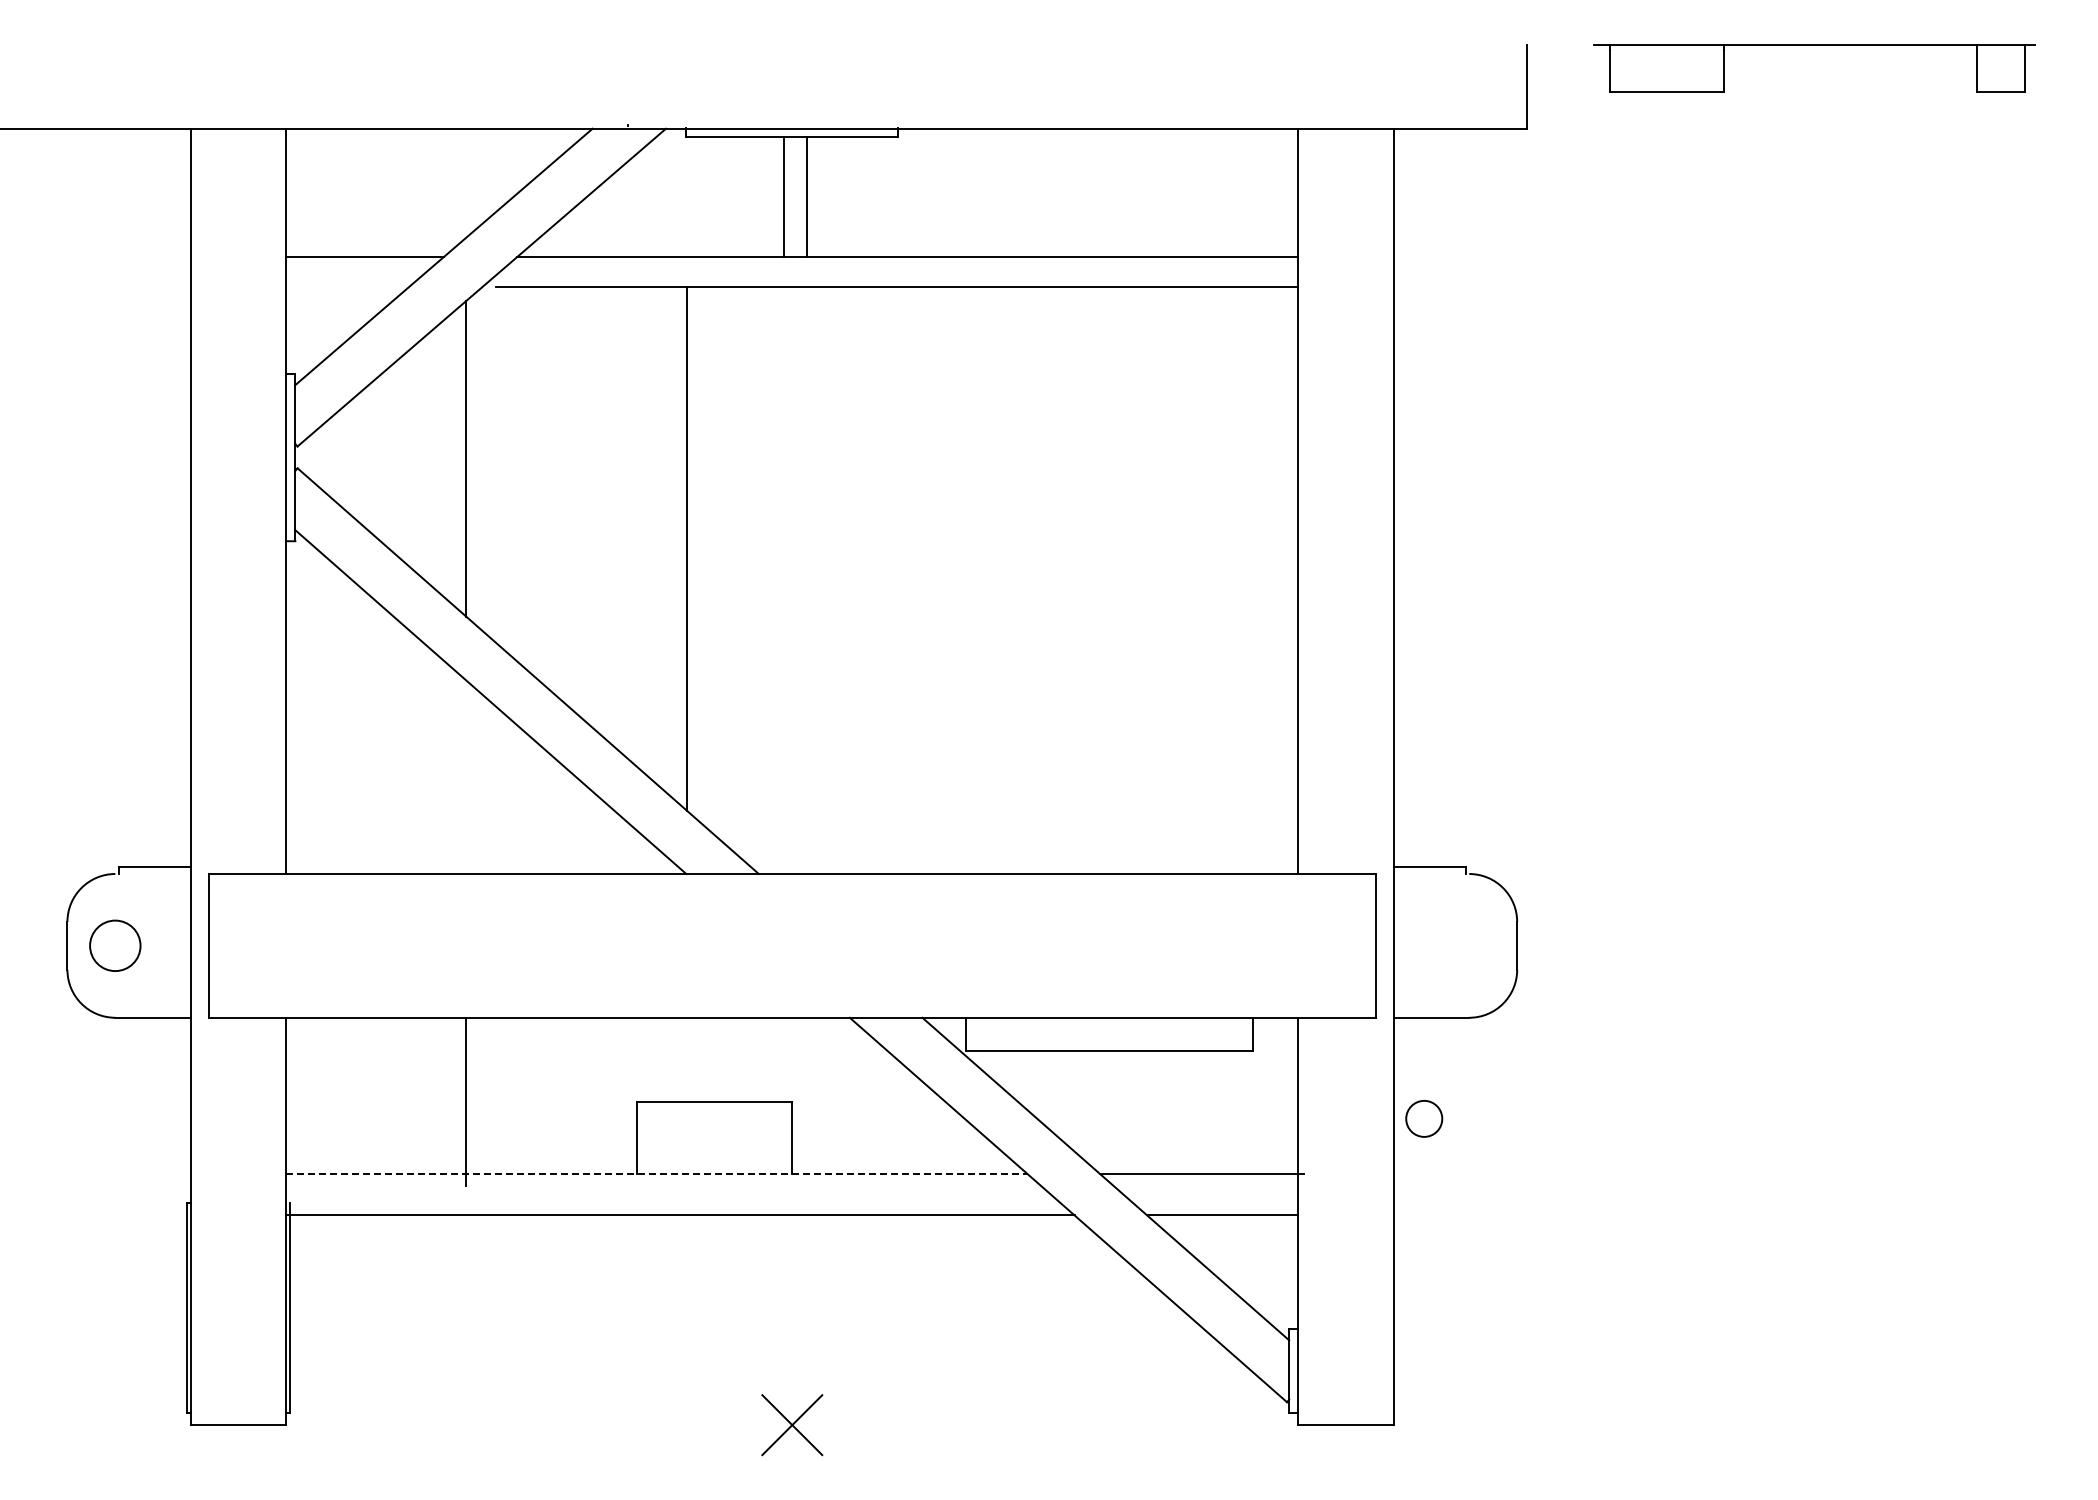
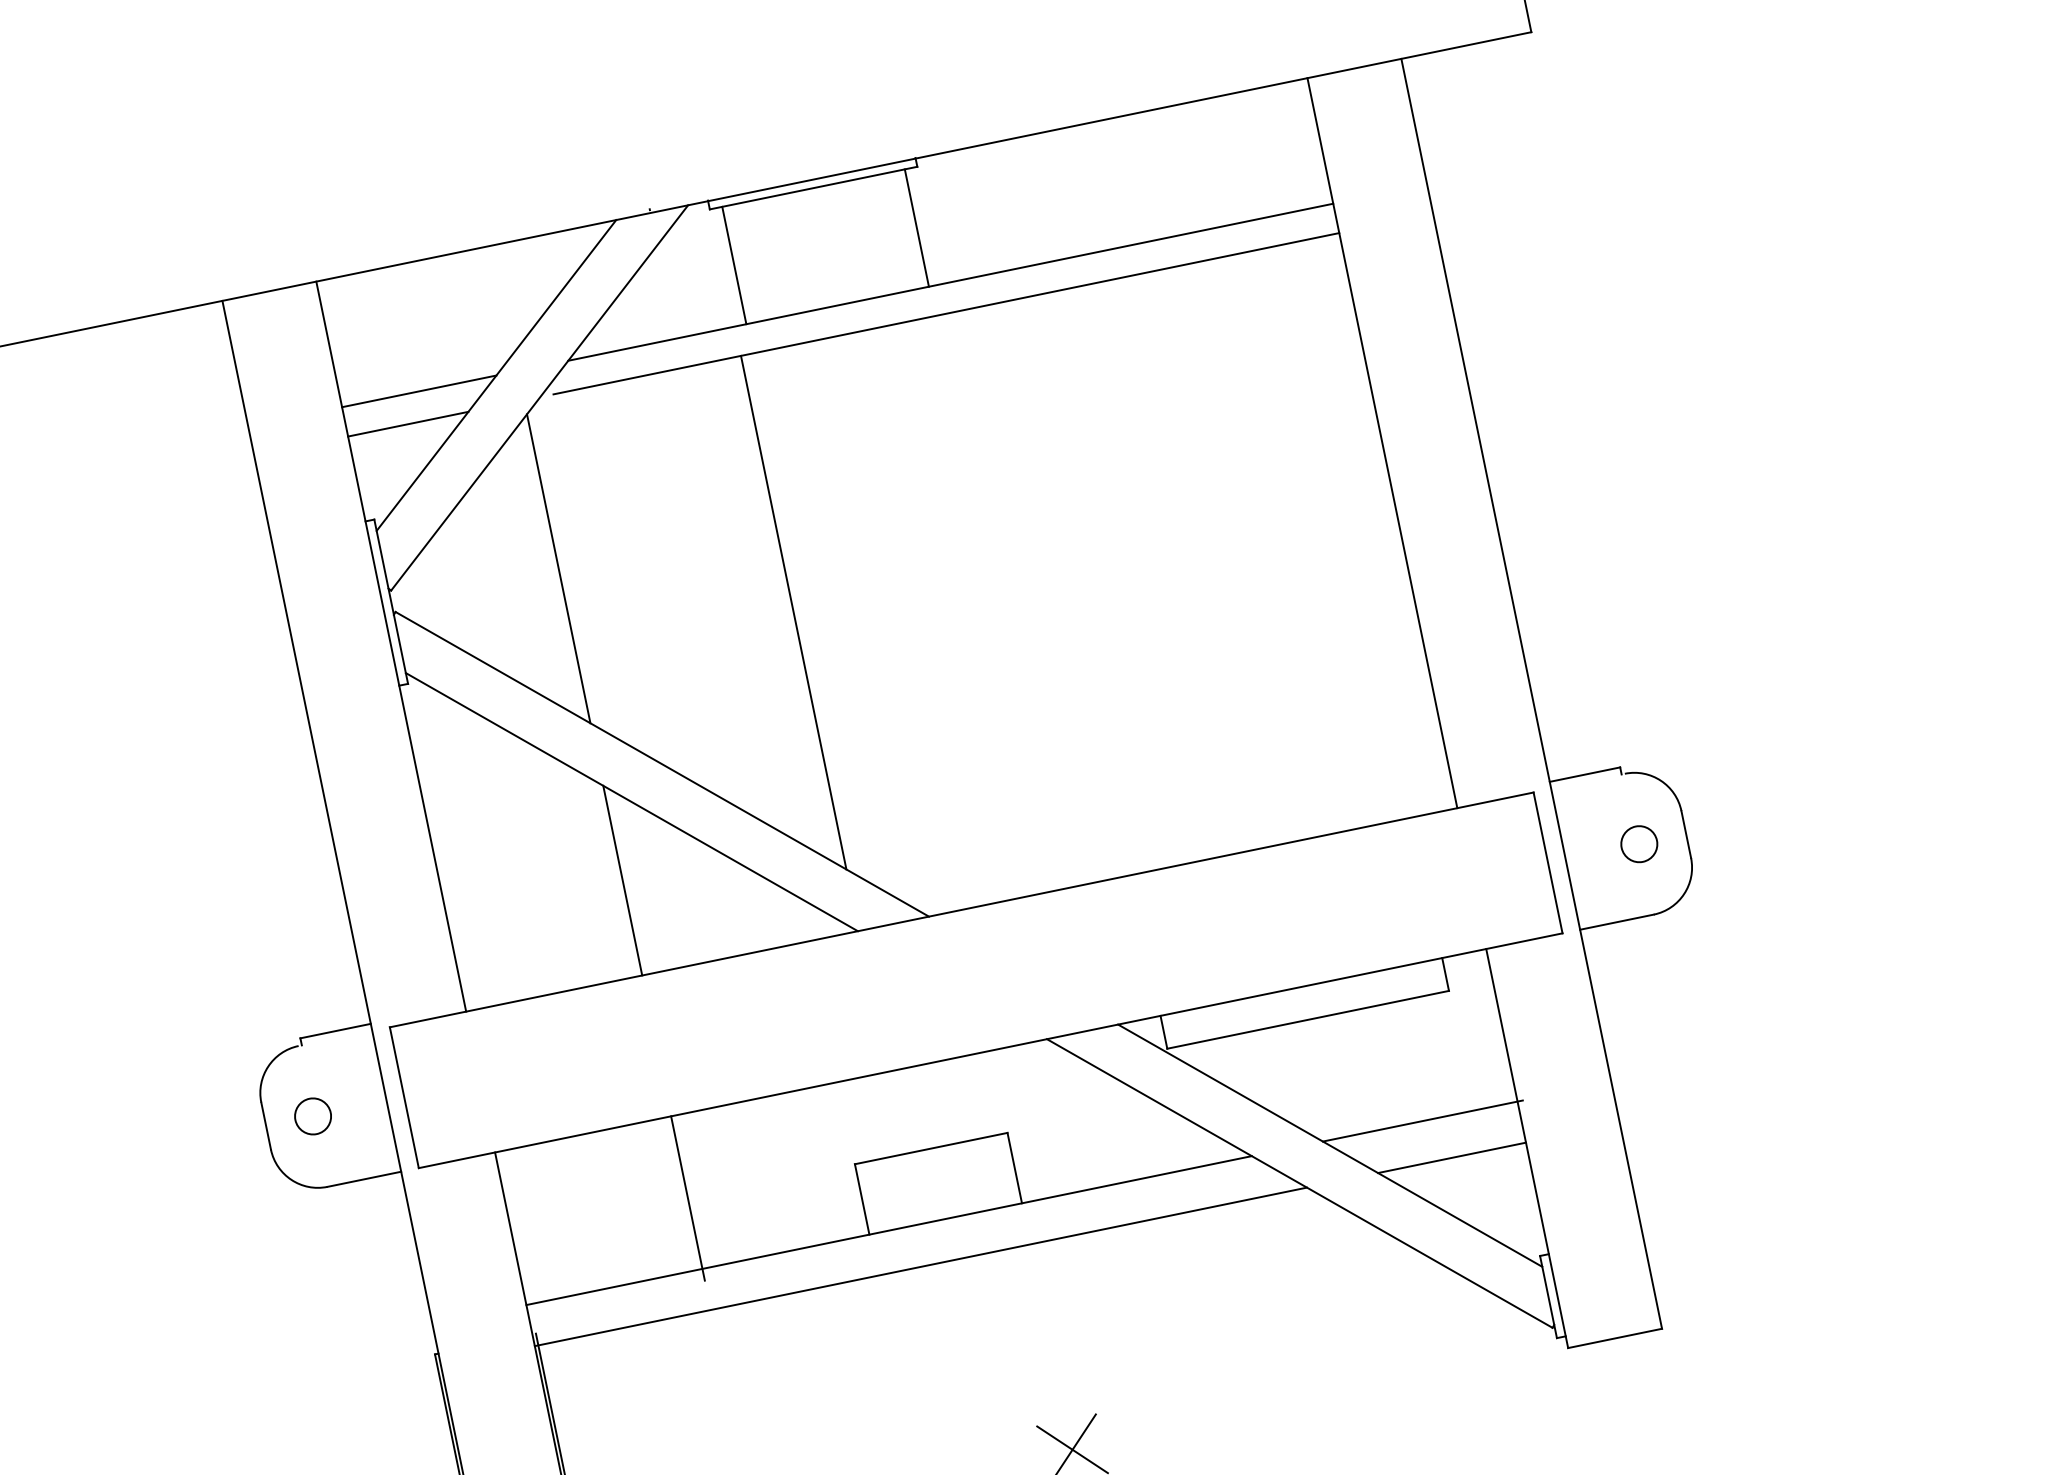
line: (784, 196) -> (734, 264), moved
line: (807, 196) -> (916, 227), moved
line: (347, 286) -> (407, 423), added
line: (466, 777) -> (623, 880), added
circle: (115, 945) -> (313, 1116), size x0.71
circle: (1424, 1118) -> (1639, 843), moved
line: (657, 1173) -> (889, 1230), dashed -> solid

